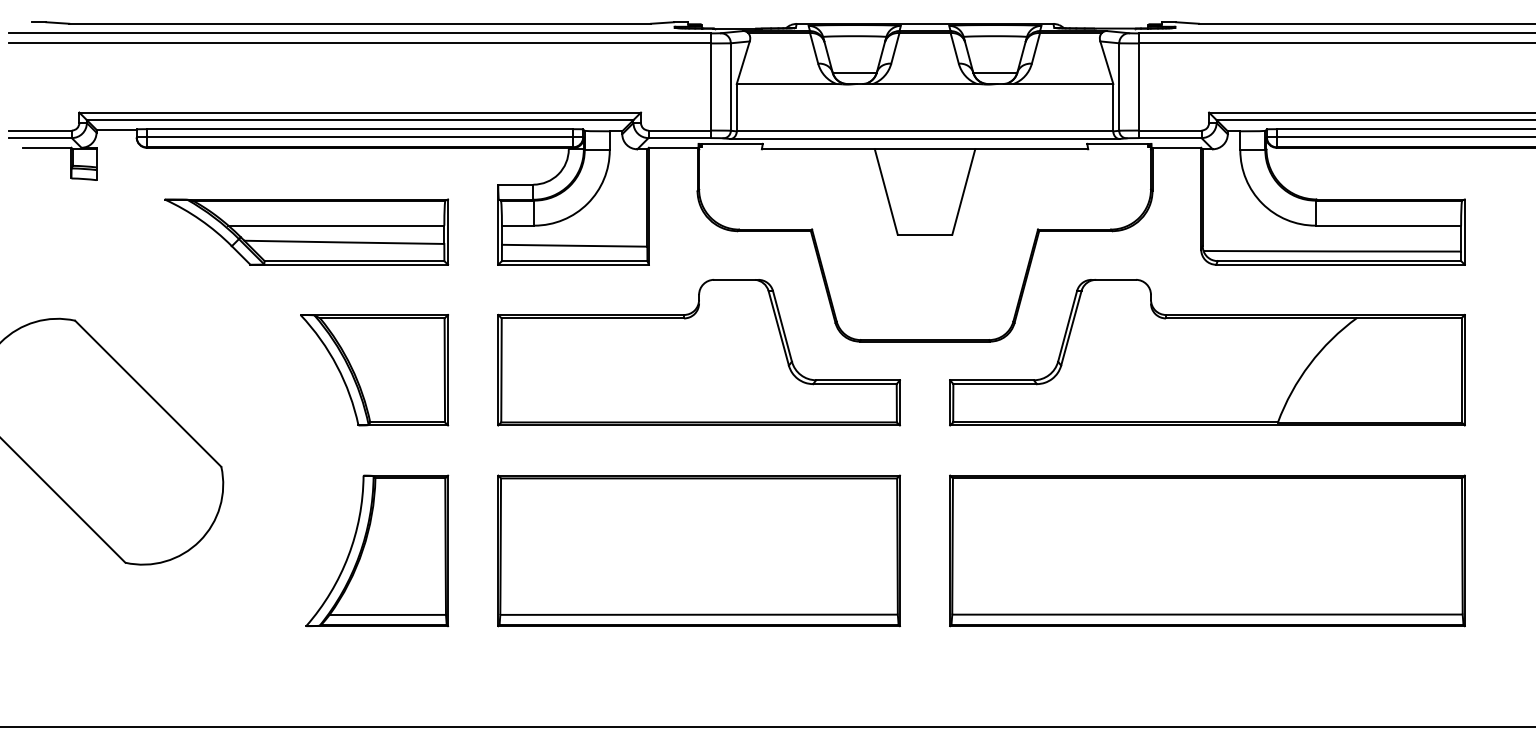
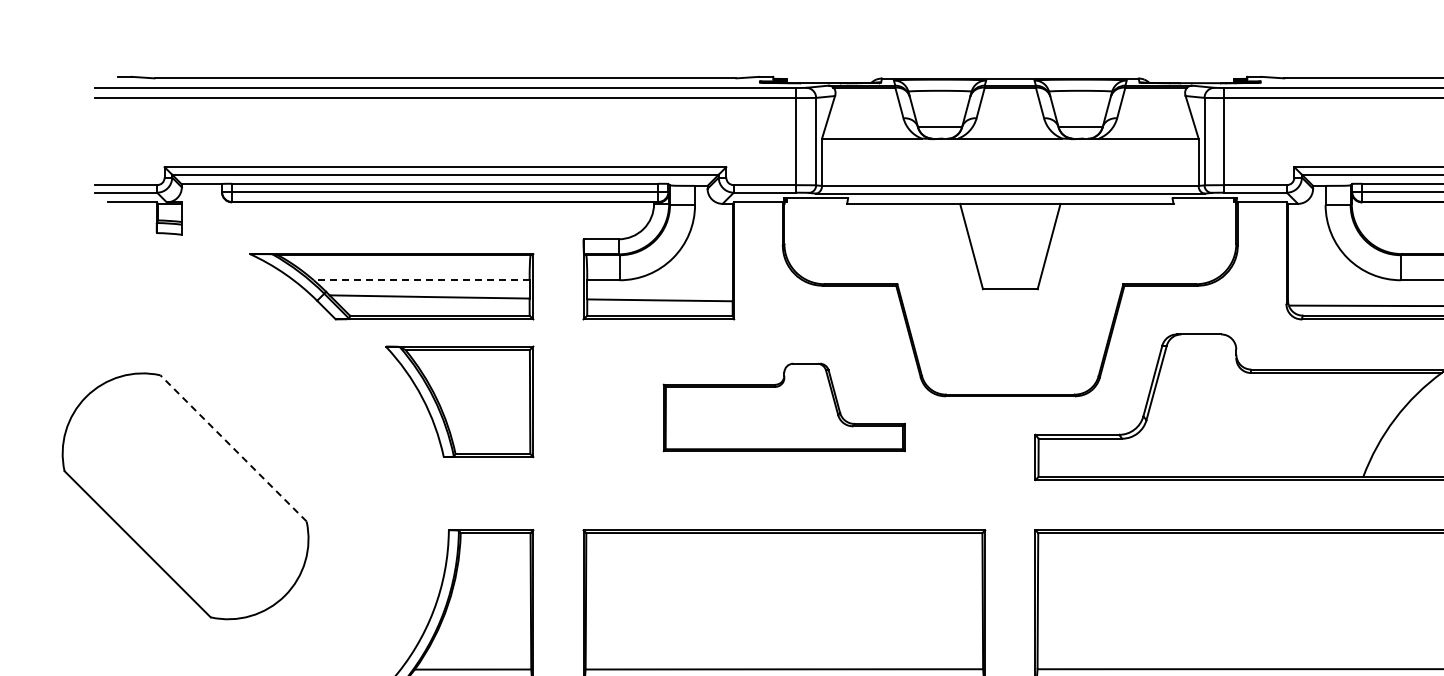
line: (336, 225) -> (421, 280), solid -> dashed
part: (698, 352) -> (783, 407), size x0.6
part: (374, 370) -> (459, 402), moved
line: (147, 393) -> (232, 448), solid -> dashed

